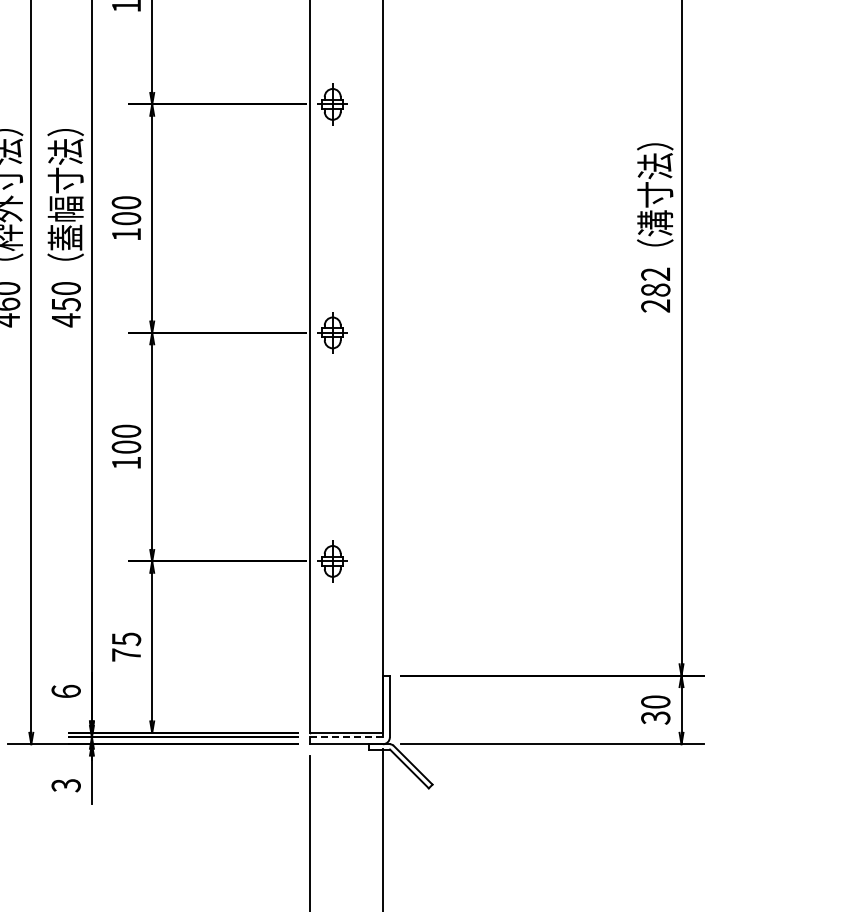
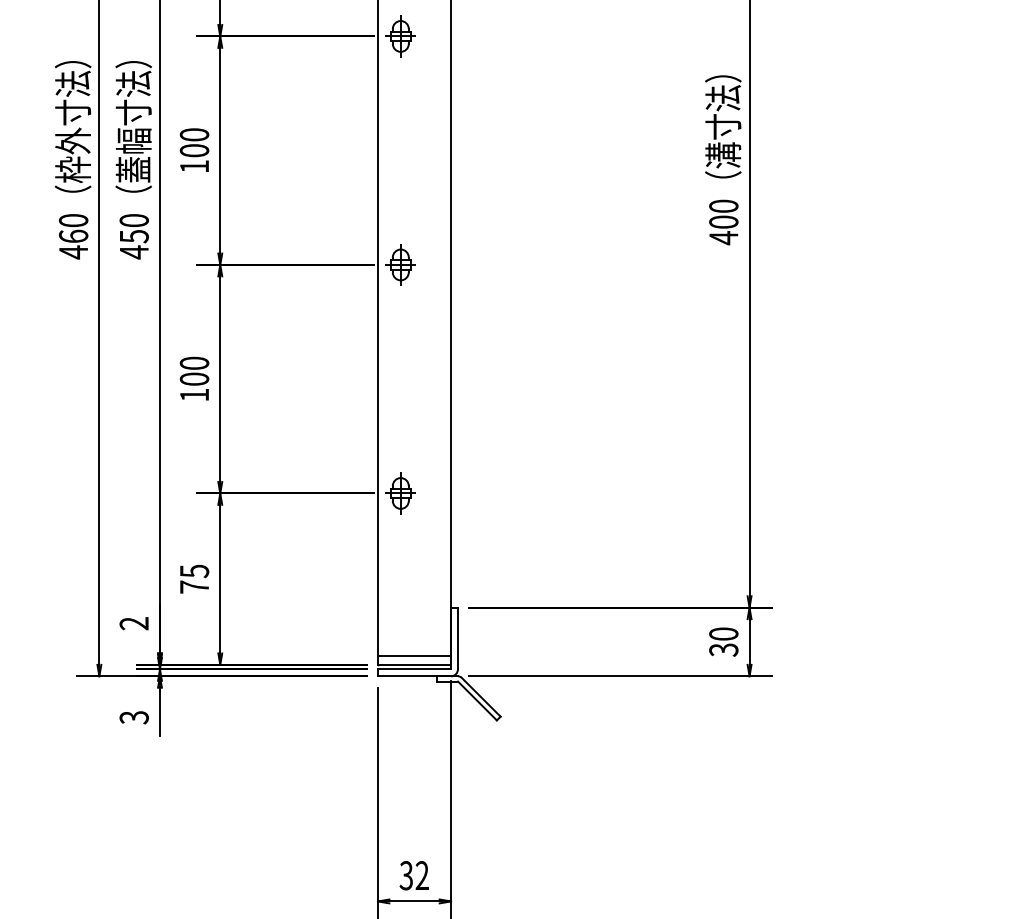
text: (655, 290) -> (723, 222), 282 -> 400
text: (65, 691) -> (133, 623), 6 -> 2
line: (346, 723) -> (414, 655), added
line: (346, 737) -> (414, 669), dashed -> solid

